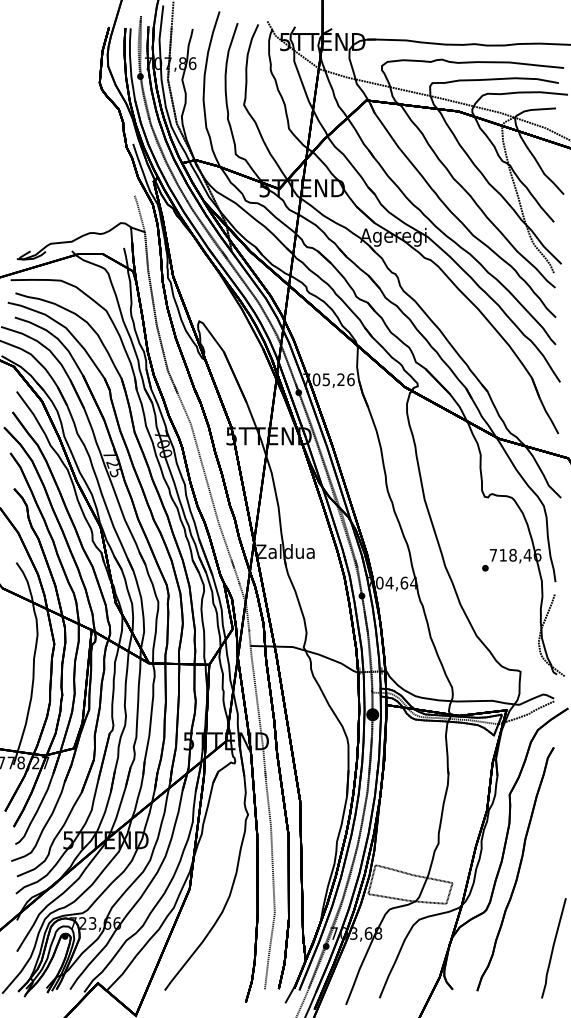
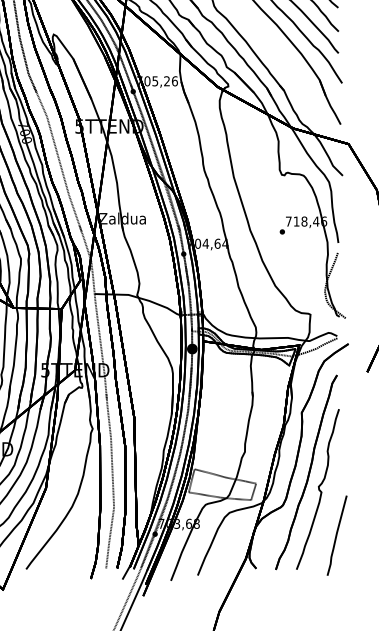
curve: (530, 889) -> (318, 488), added

